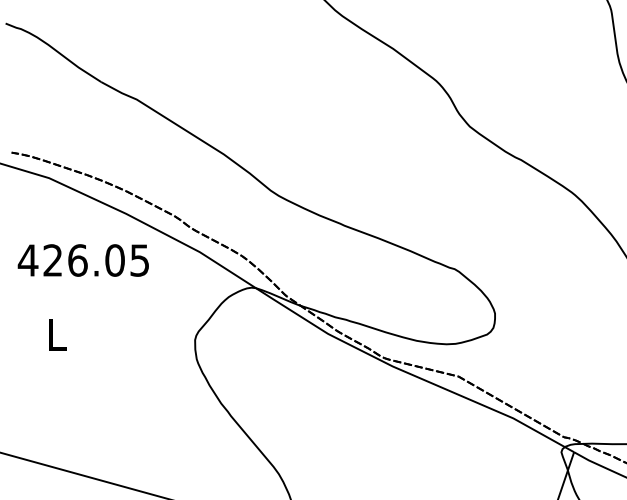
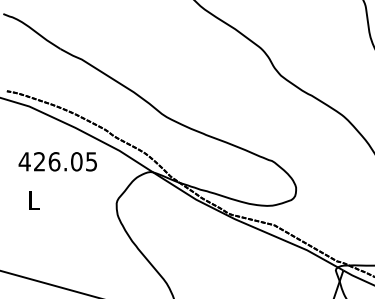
text: (82, 260) -> (57, 161), moved

